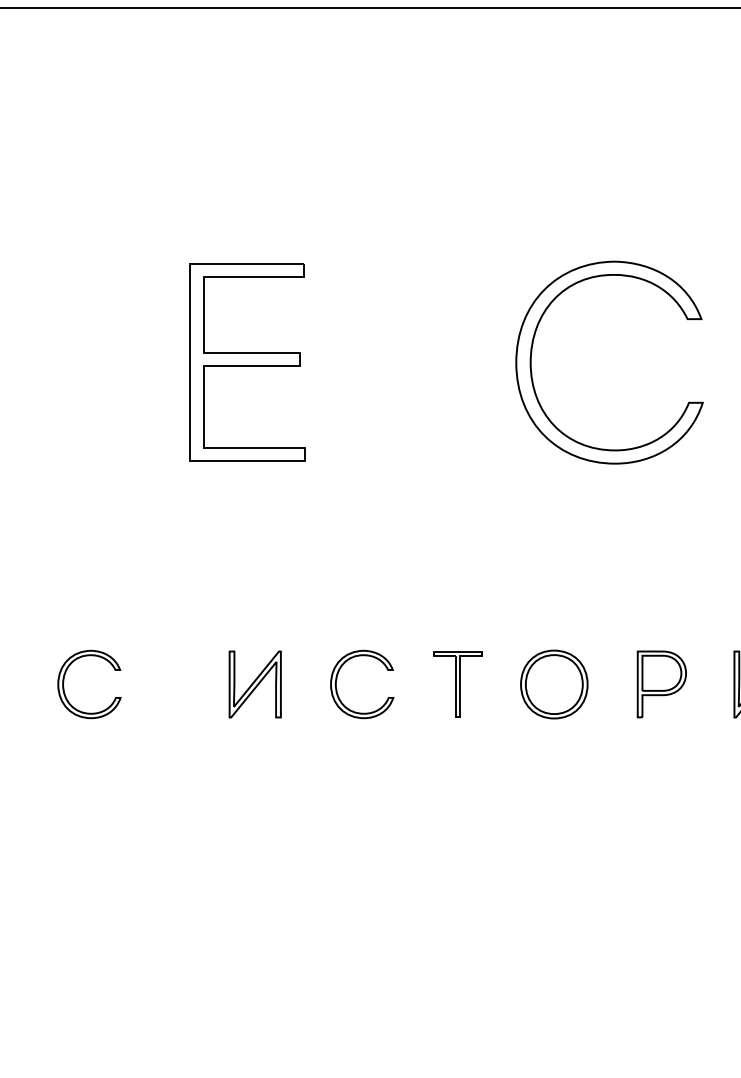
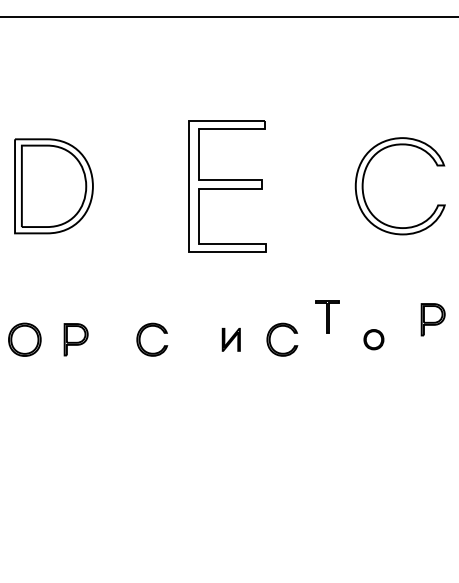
part: (247, 361) -> (227, 185), size x1.4
part: (255, 683) -> (231, 339), size x0.7
part: (457, 683) -> (327, 316), moved
part: (553, 683) -> (373, 339), size x0.6
part: (660, 683) -> (432, 319), moved

